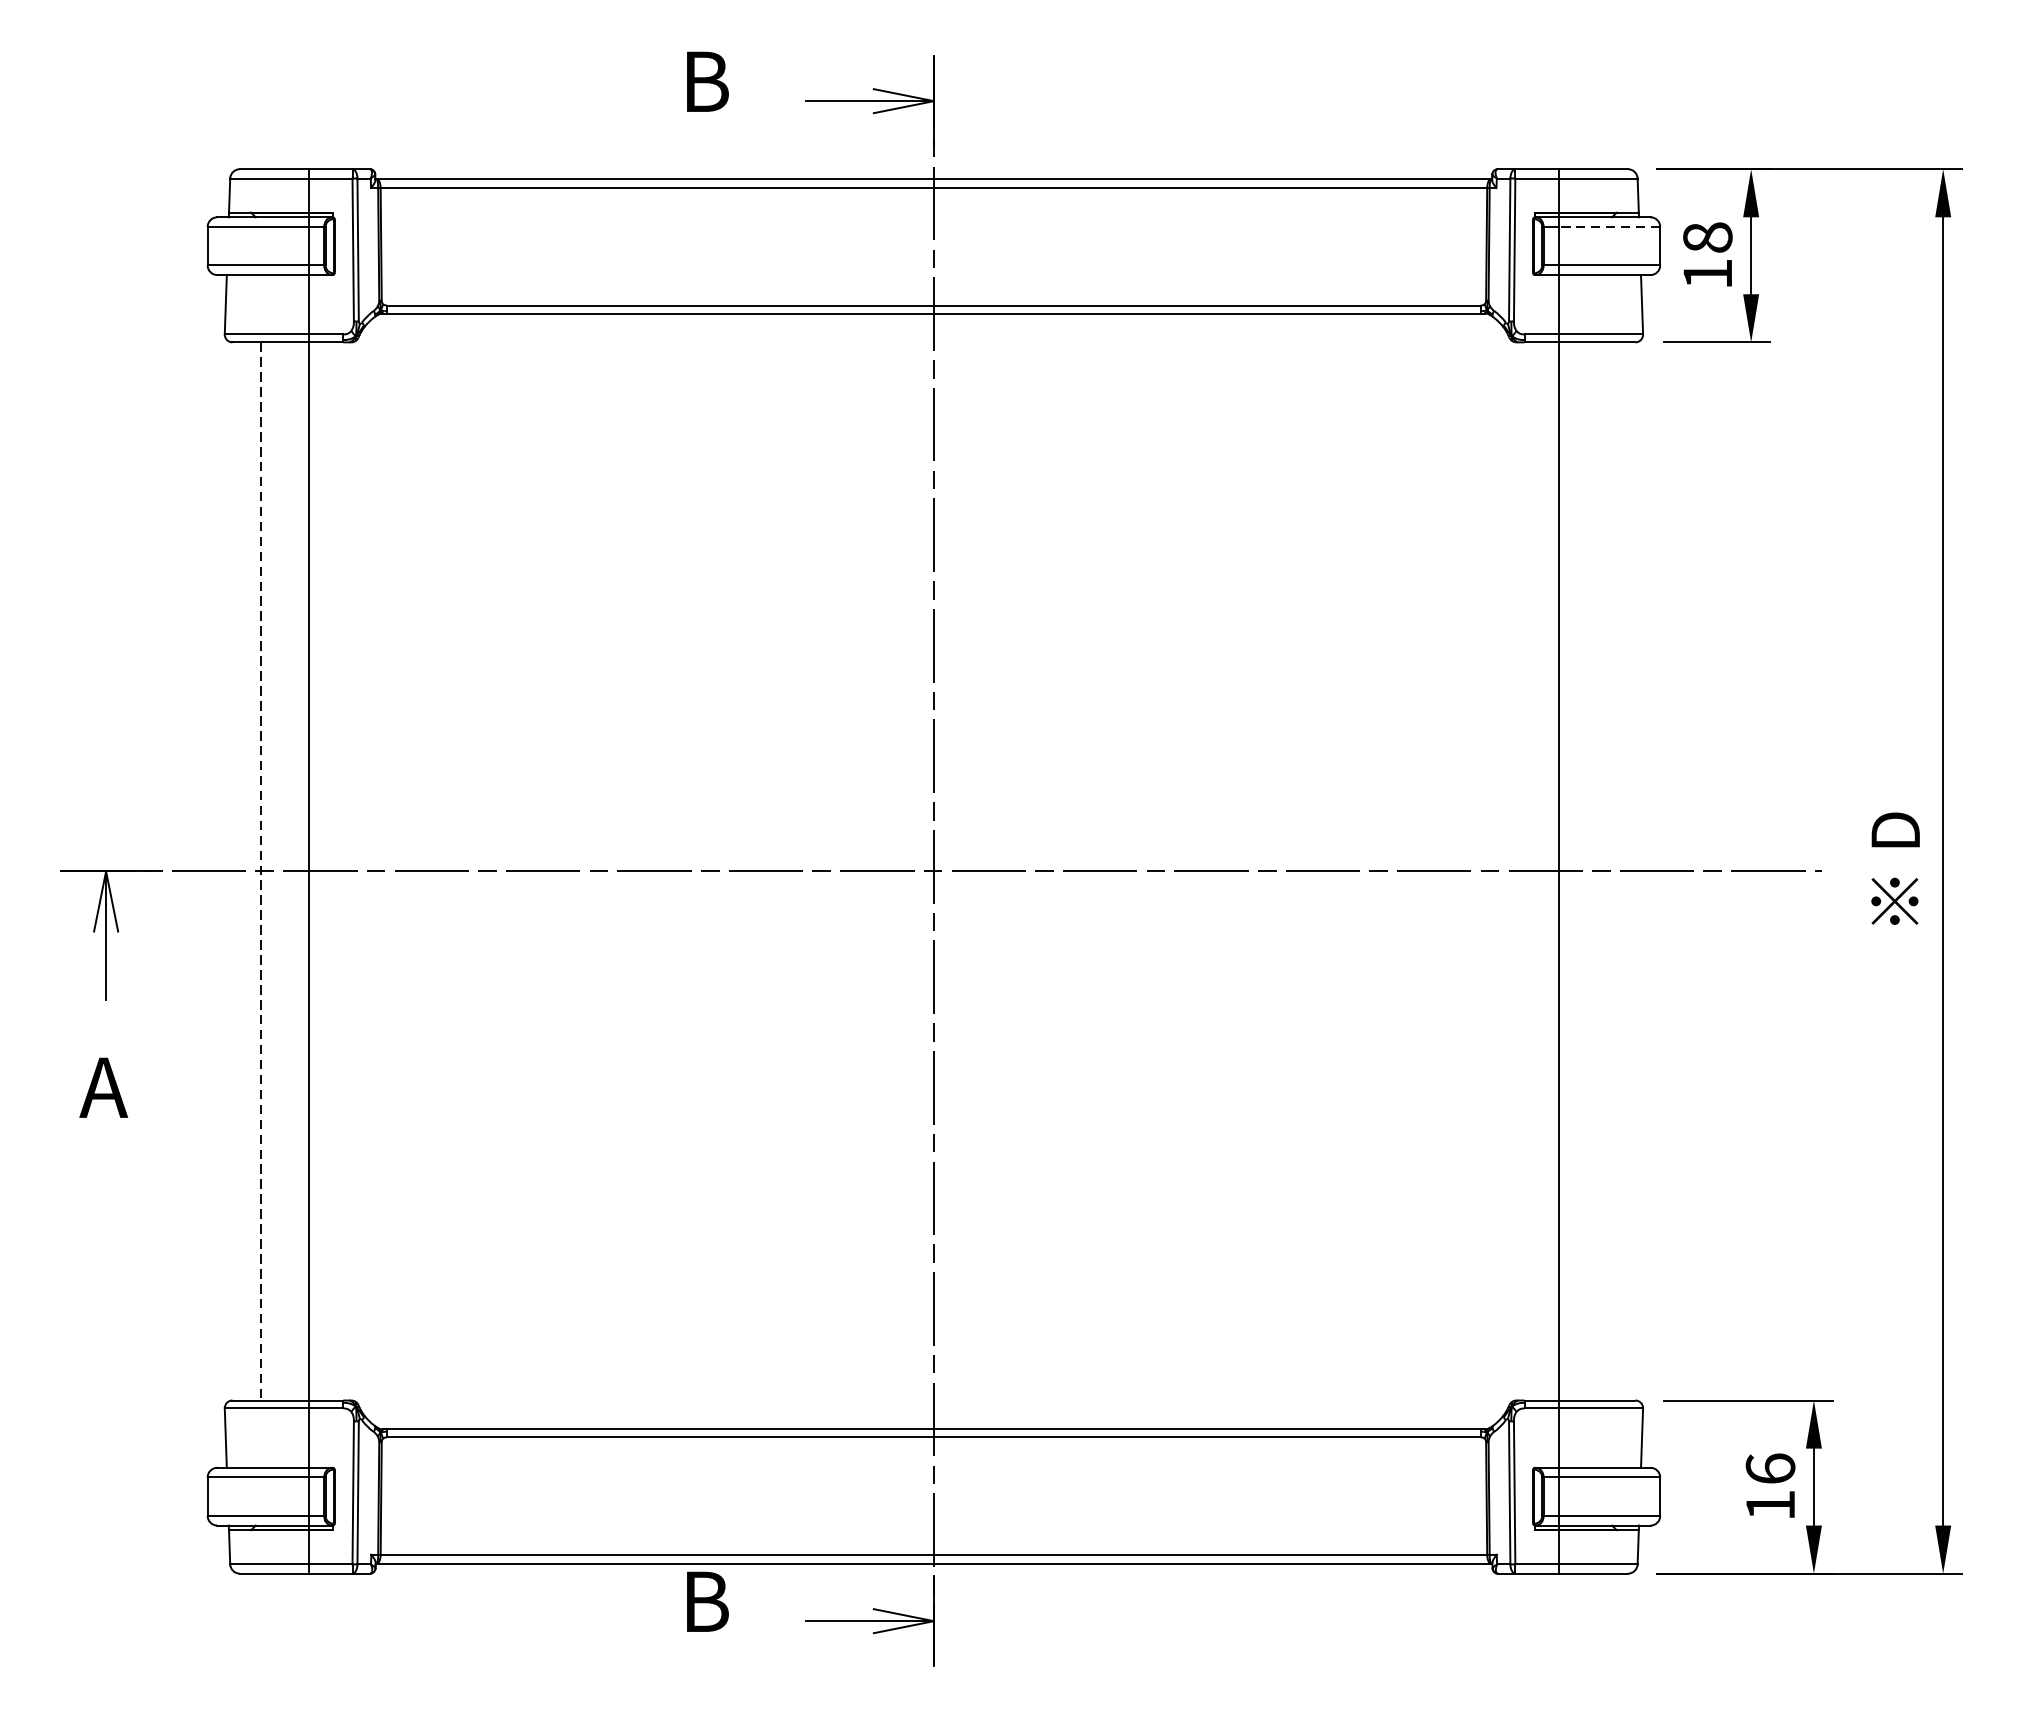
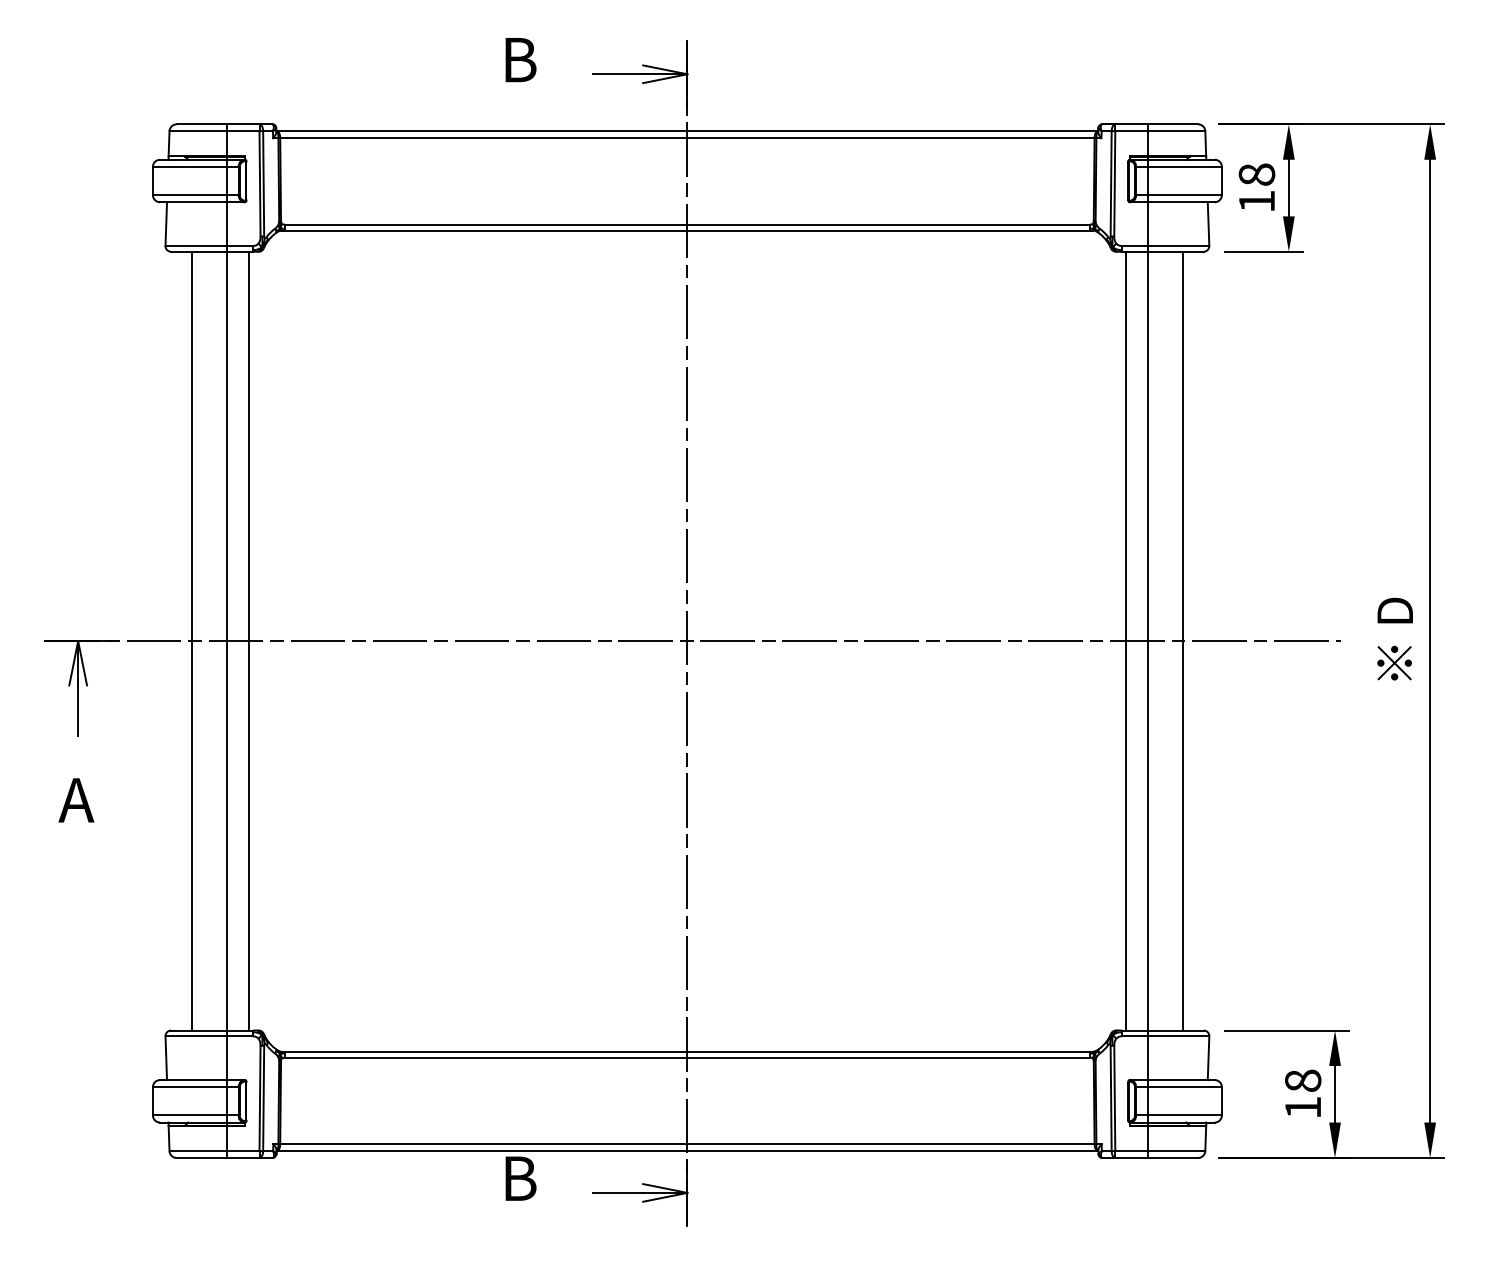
line: (1609, 226) -> (1184, 166), dashed -> solid
line: (337, 870) -> (248, 640), added
line: (1530, 870) -> (1126, 640), added
line: (1606, 870) -> (1182, 640), added
line: (260, 871) -> (191, 641), dashed -> solid
text: (1769, 1468) -> (1302, 1080), 16 -> 18

